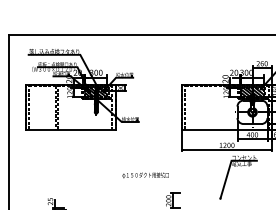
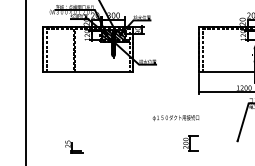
text: (145, 175) -> (175, 118), moved

